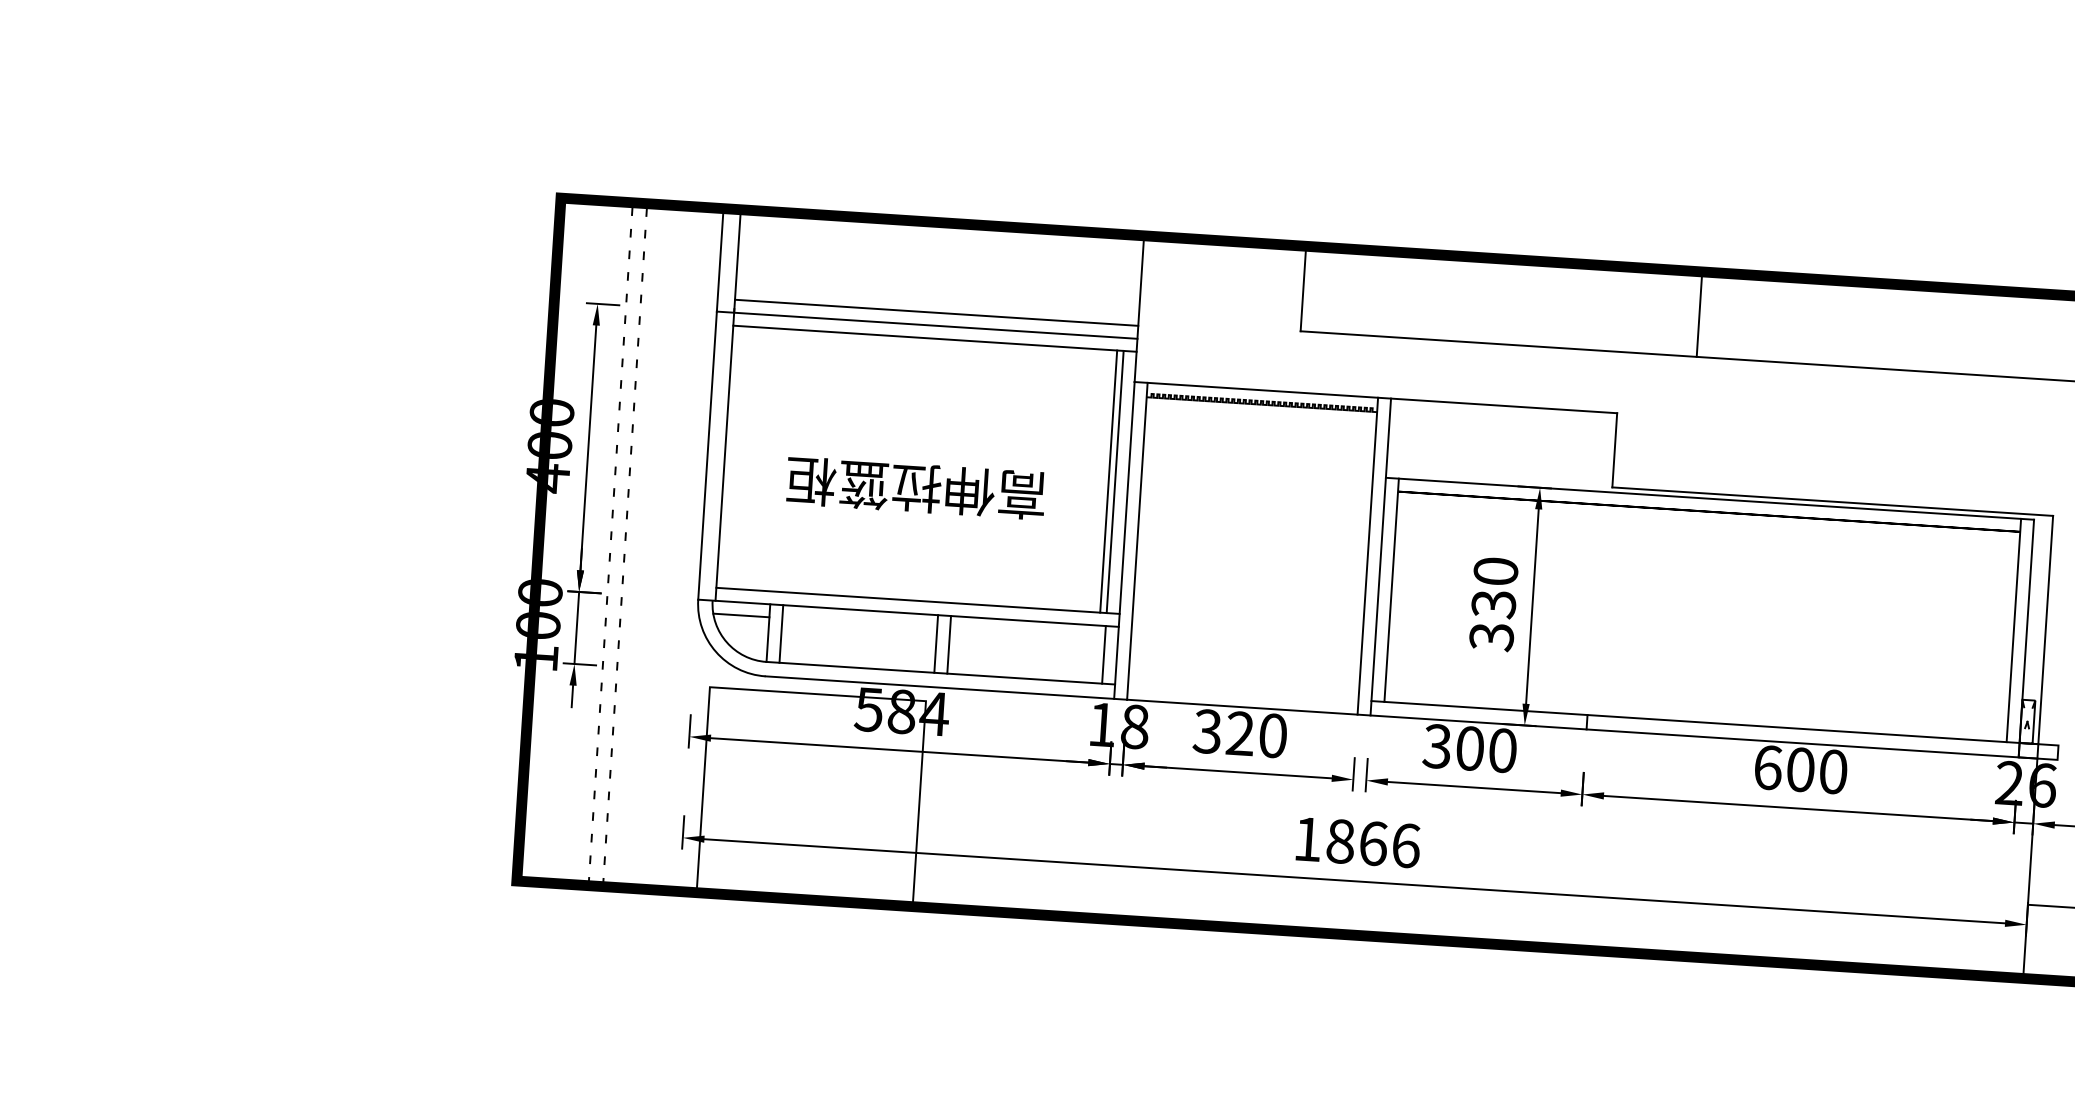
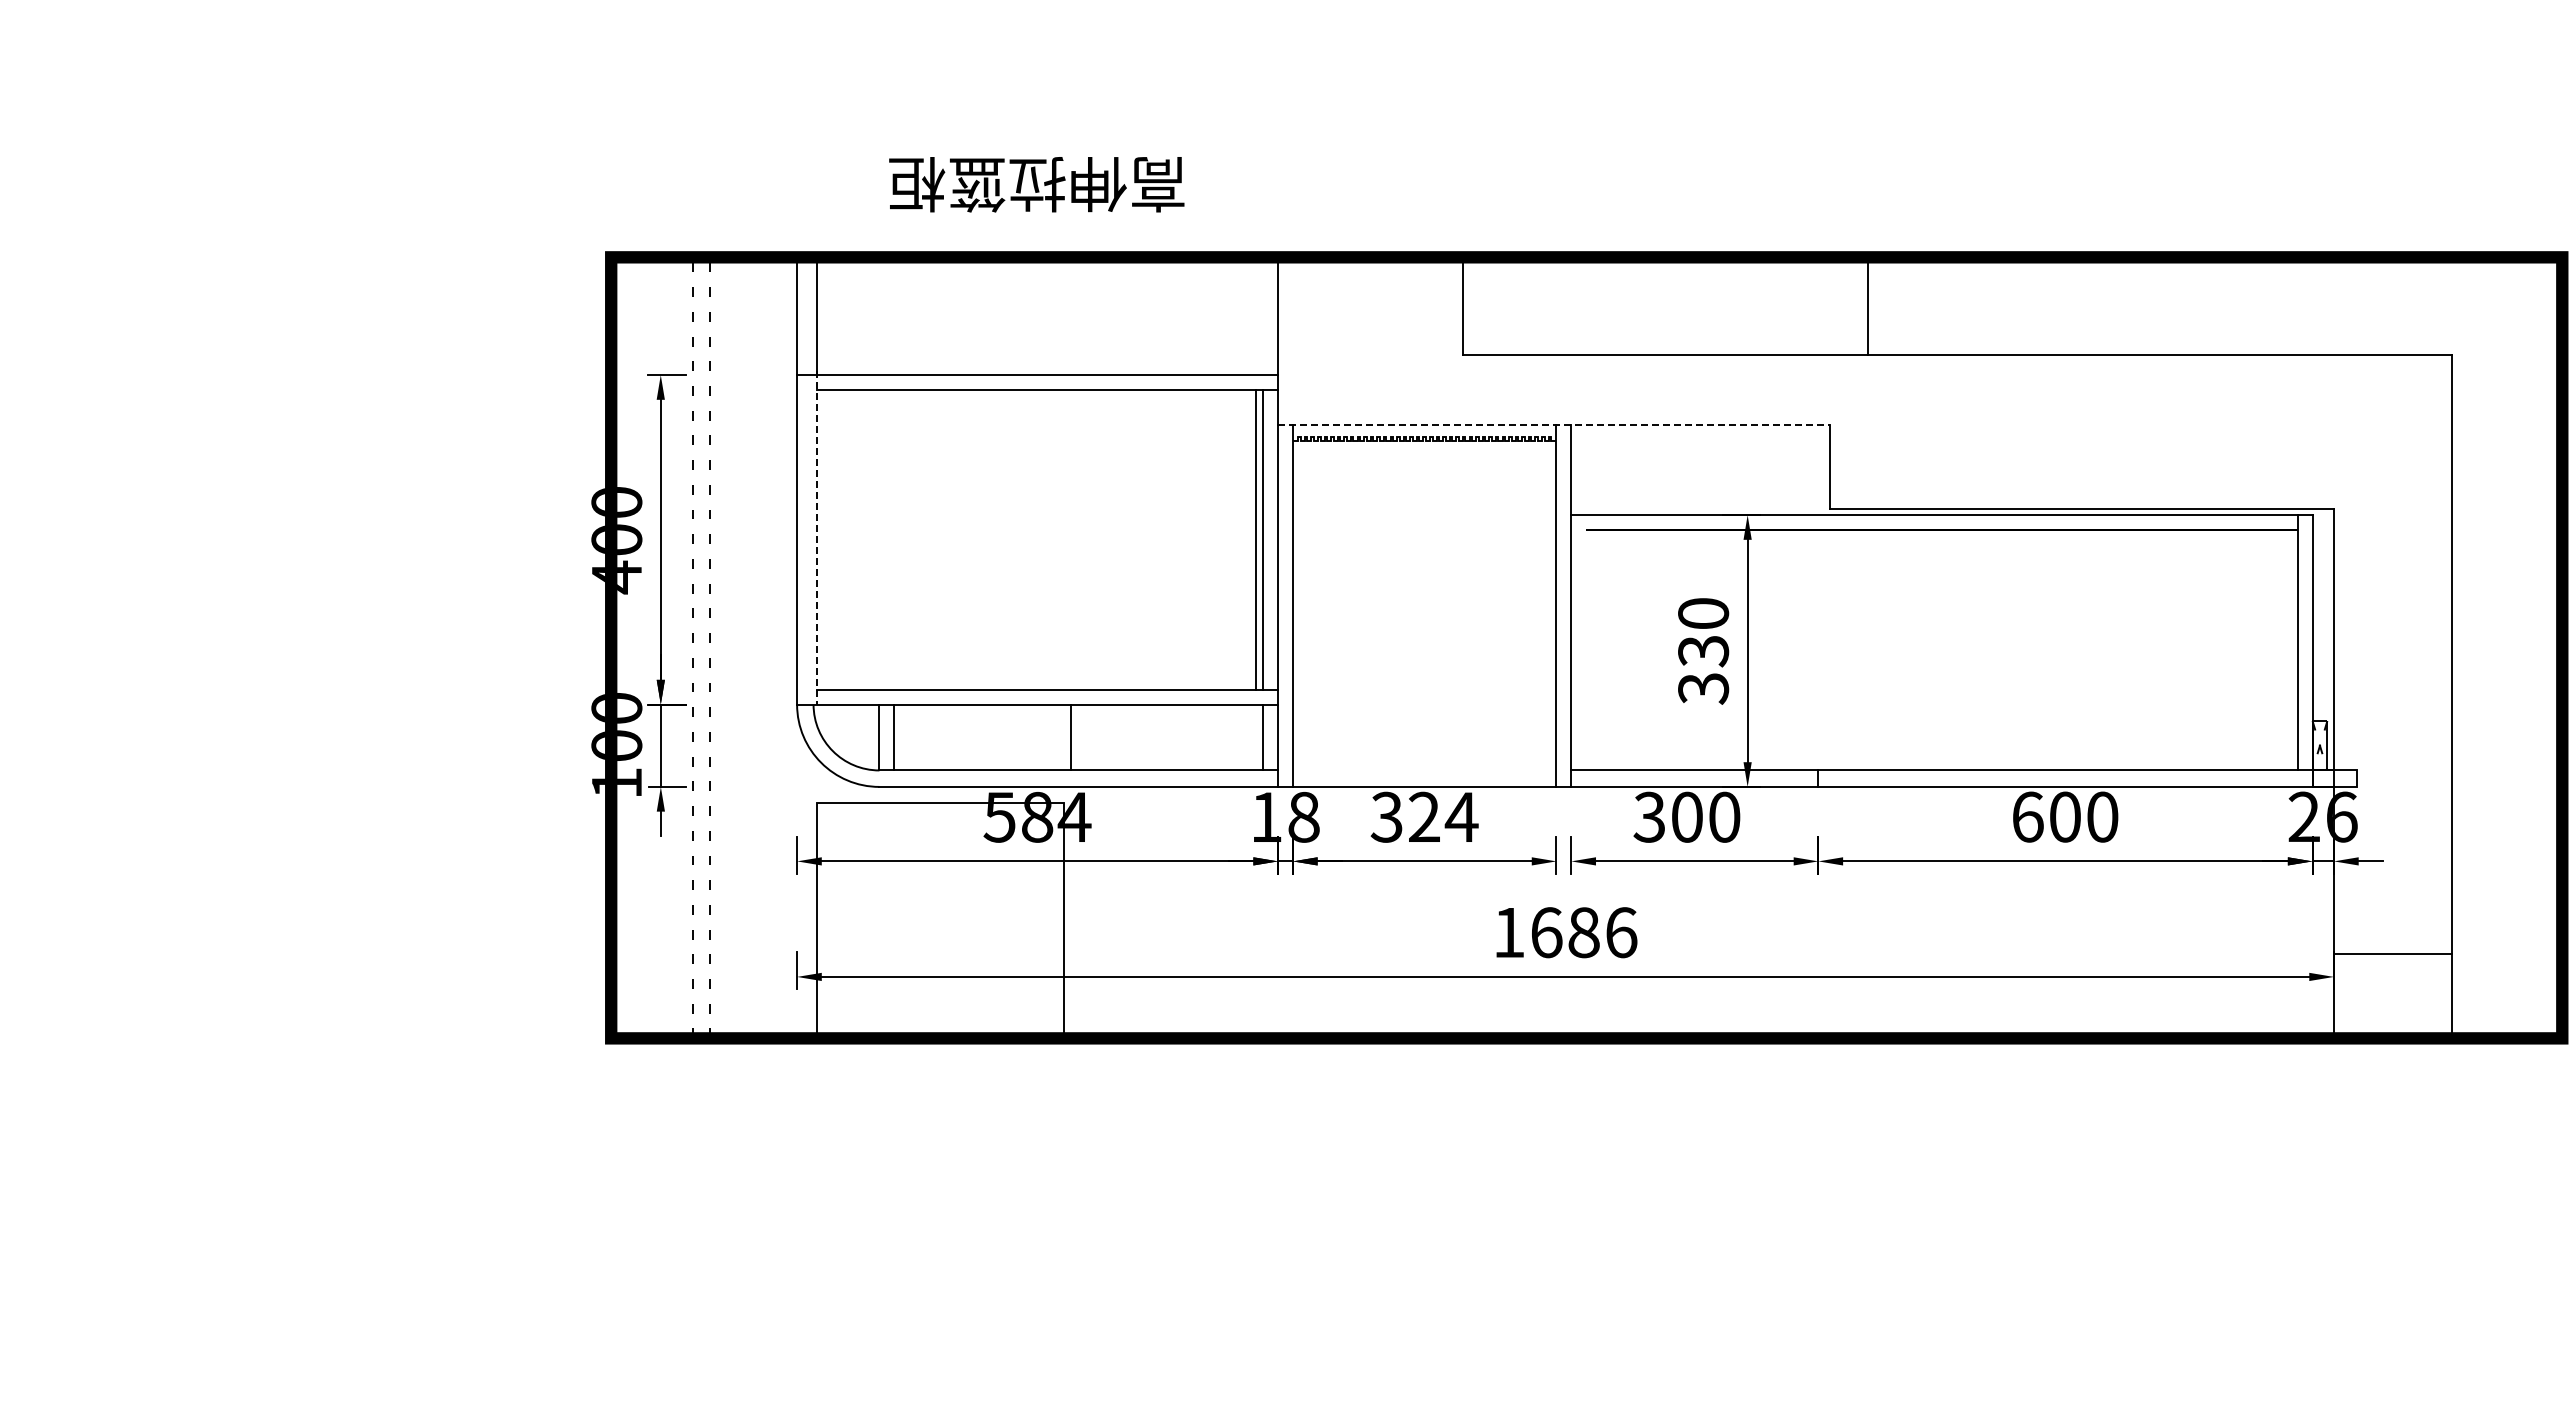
line: (936, 312) -> (1047, 360), removed
line: (1699, 314) -> (1868, 305), moved
line: (1376, 397) -> (1554, 424), solid -> dashed
line: (724, 454) -> (816, 537), solid -> dashed
text: (915, 488) -> (1036, 184), moved
line: (1391, 590) -> (1586, 642), removed
line: (741, 615) -> (847, 719), removed
line: (949, 644) -> (1086, 737), removed
text: (1272, 735) -> (1461, 816), 320 -> 324
text: (1357, 842) -> (1565, 932), 1866 -> 1686

